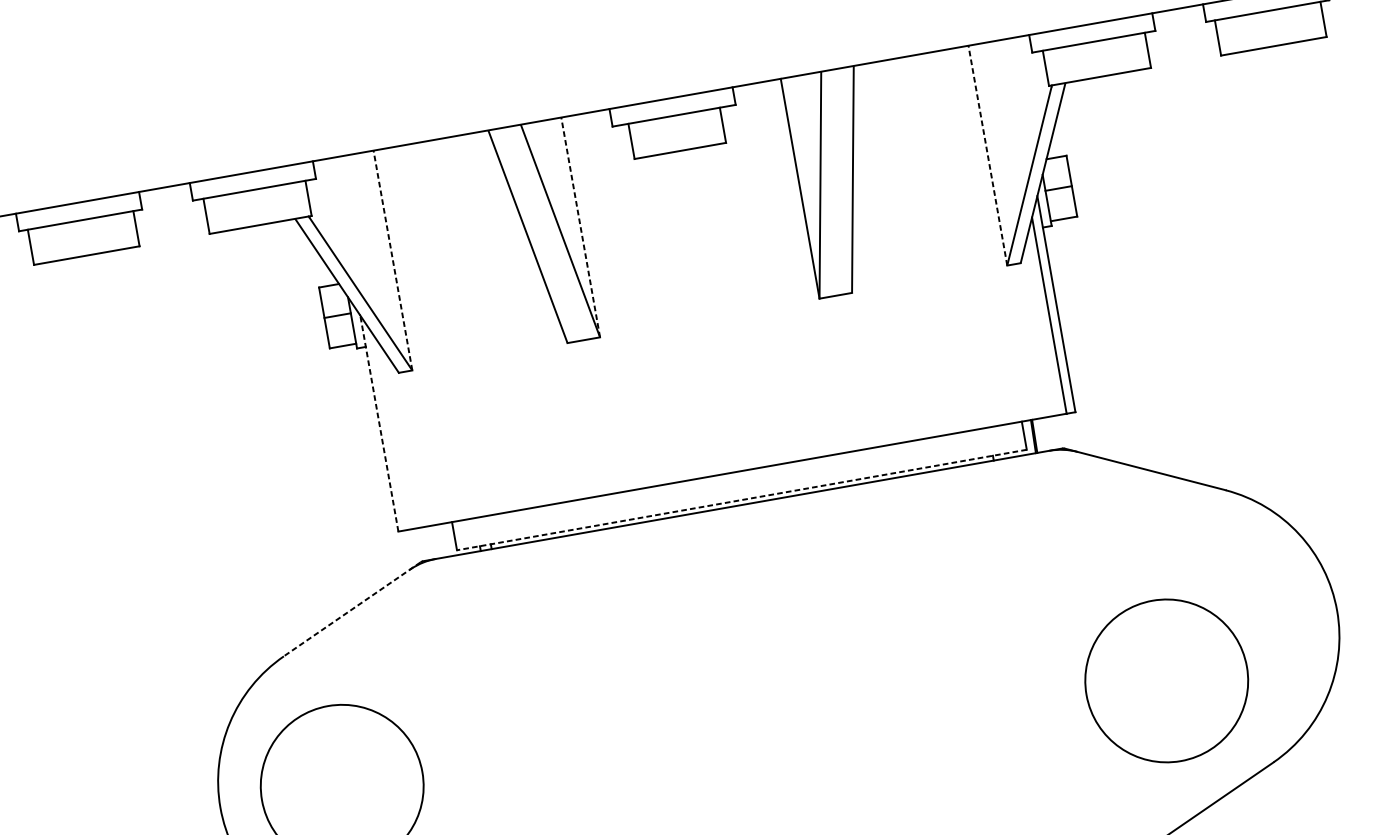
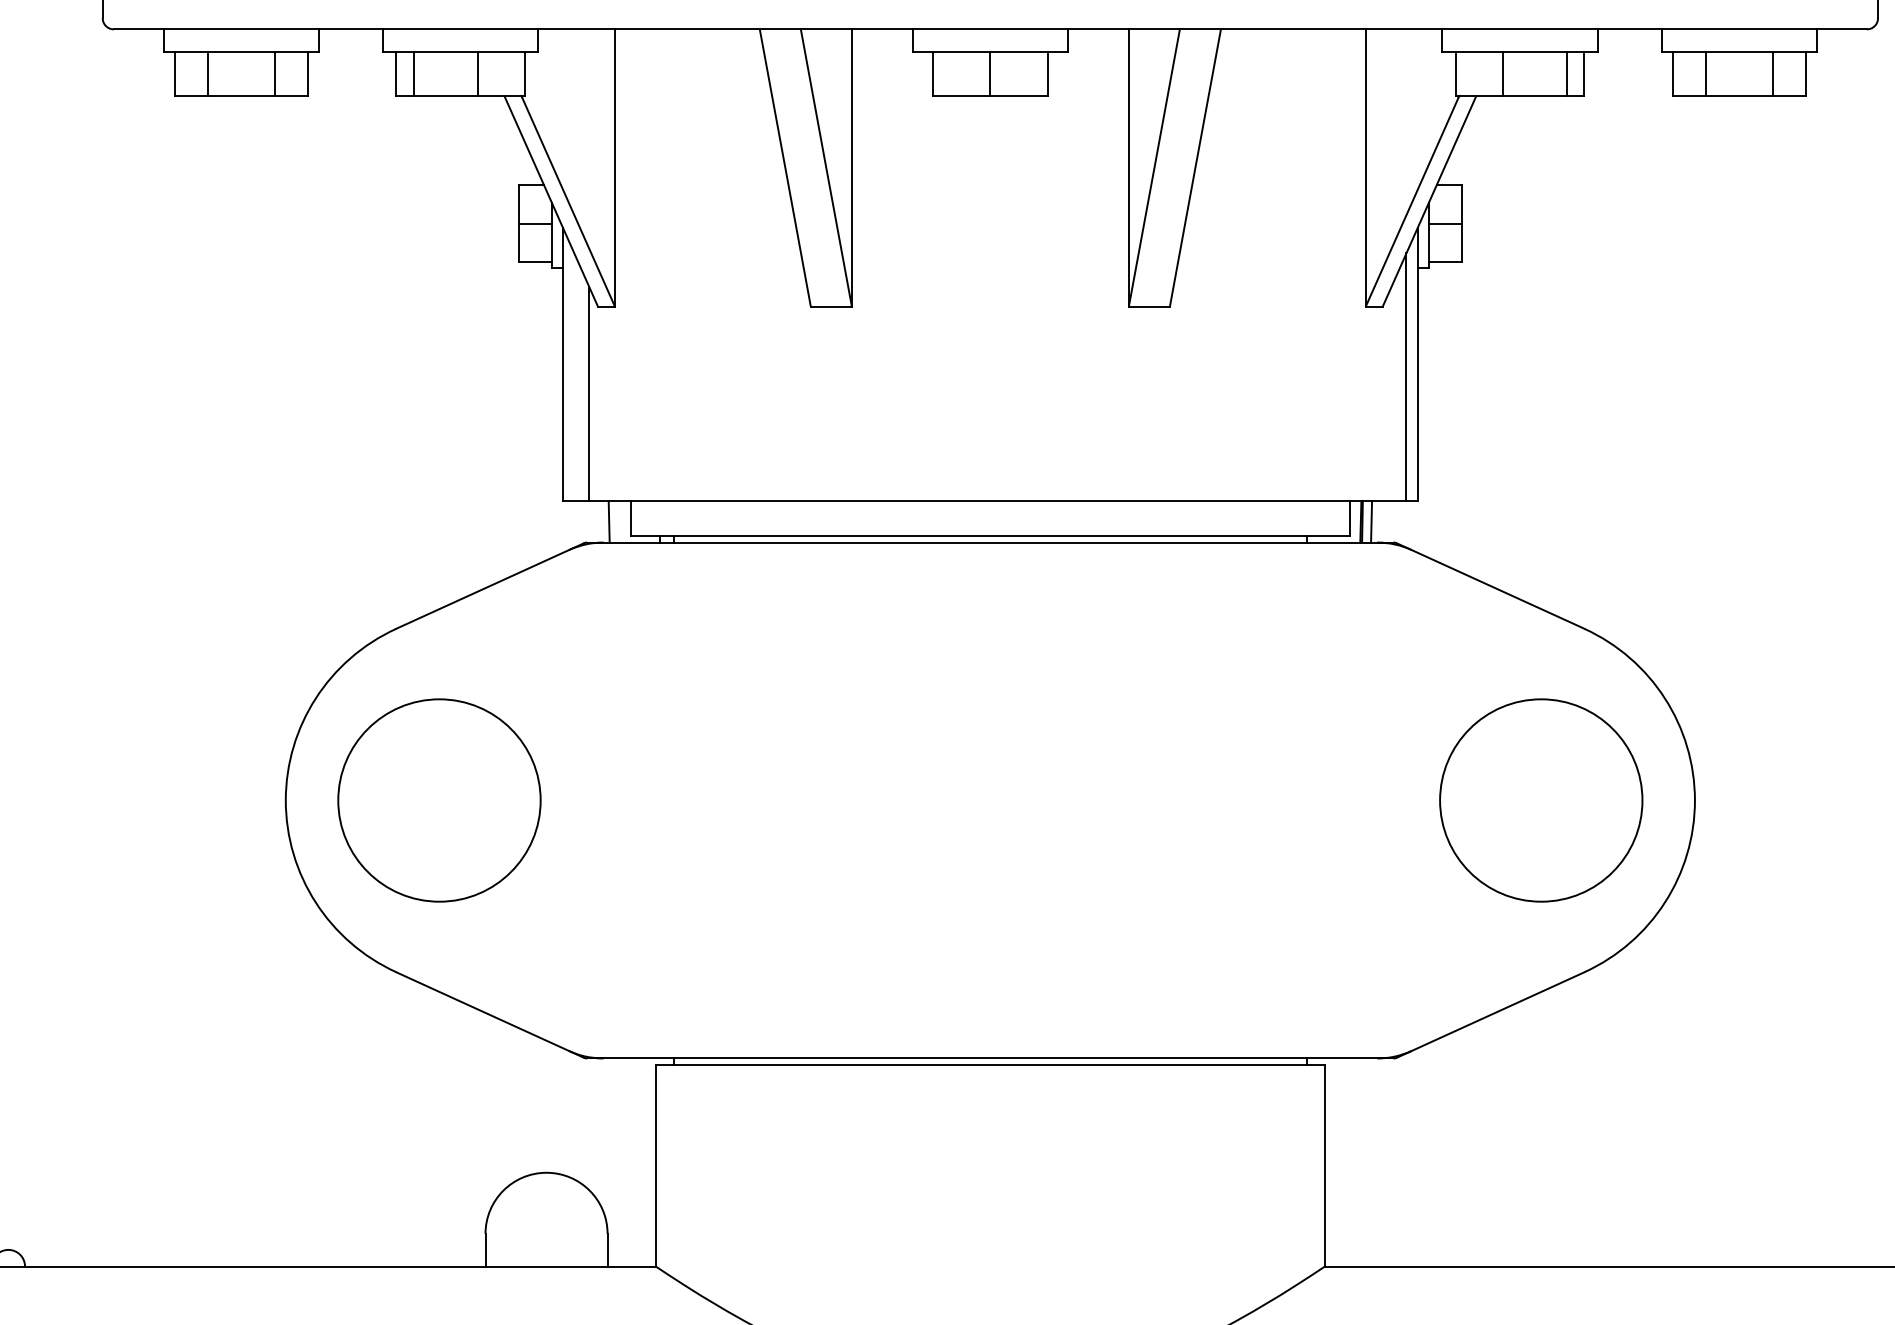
line: (1297, 23) -> (1772, 73), added
line: (1244, 33) -> (1706, 73), added
line: (1134, 52) -> (1567, 73), added
line: (1083, 61) -> (1502, 73), added
line: (677, 133) -> (990, 73), added
line: (987, 156) -> (1365, 168), dashed -> solid
line: (270, 204) -> (477, 73), added
line: (220, 213) -> (413, 73), added
line: (580, 227) -> (851, 168), dashed -> solid
line: (109, 233) -> (274, 73), added
line: (57, 242) -> (208, 73), added
line: (393, 260) -> (615, 168), dashed -> solid
line: (379, 423) -> (563, 364), dashed -> solid
line: (1041, 434) -> (1371, 521), added
line: (404, 442) -> (589, 393), added
line: (741, 500) -> (989, 536), dashed -> solid
line: (437, 541) -> (608, 521), added
line: (351, 609) -> (489, 586), dashed -> solid
circle: (1166, 680) -> (1541, 800), moved

